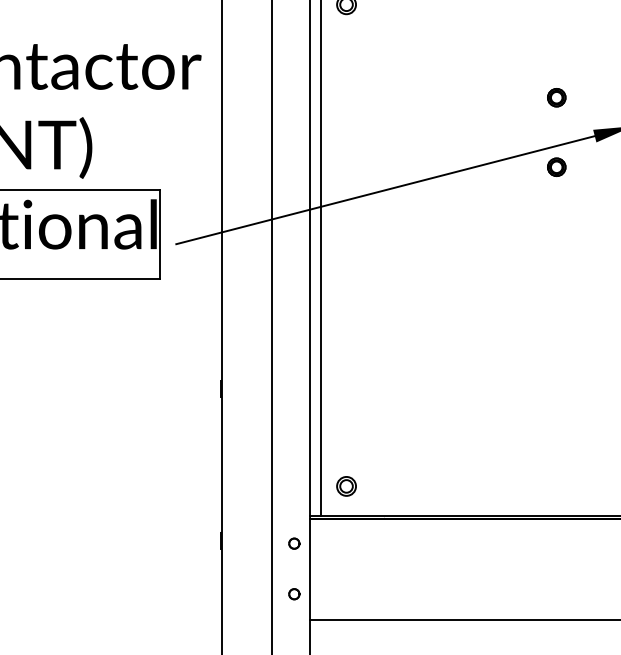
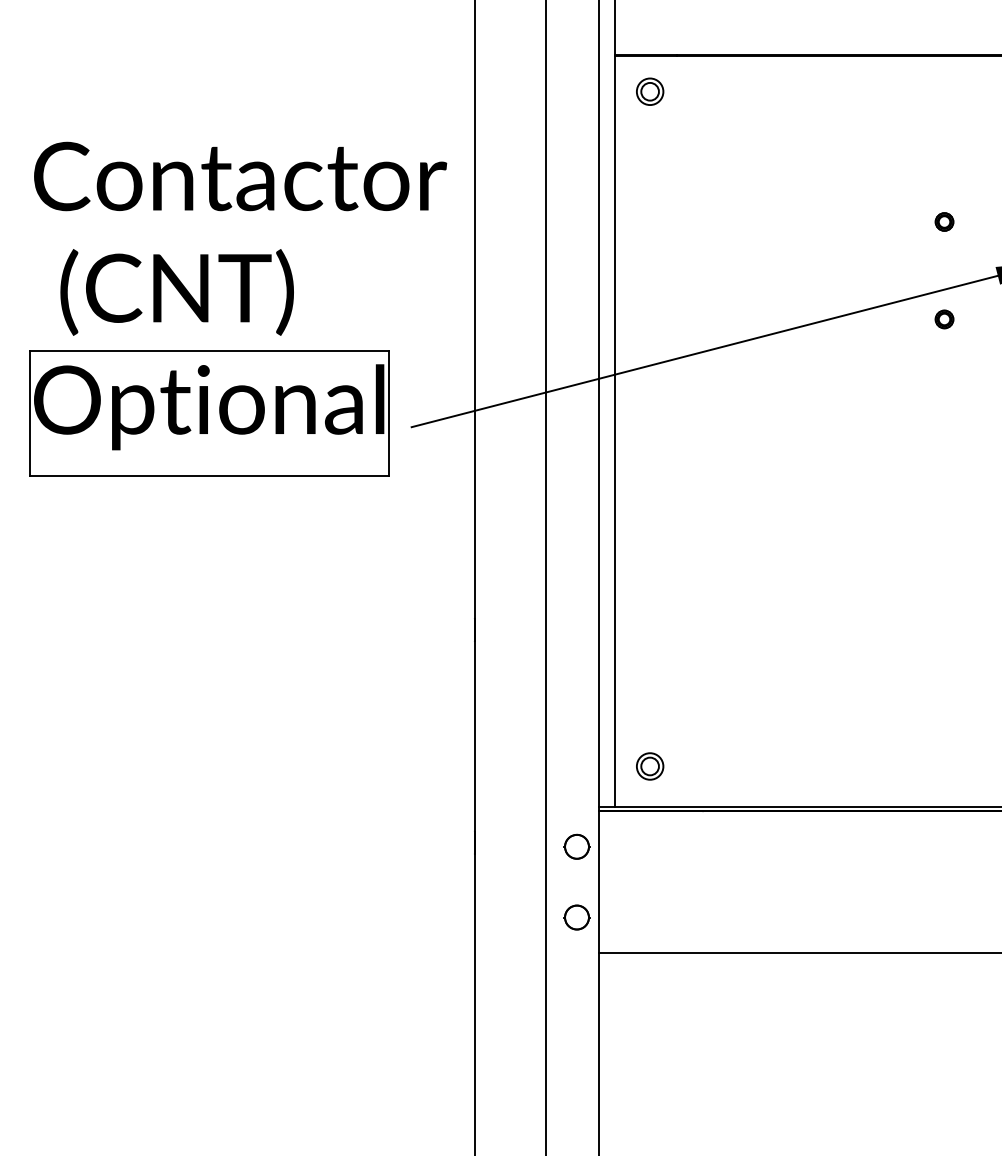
part: (556, 97) -> (944, 221), size x0.71
part: (556, 167) -> (944, 319), size x0.71
part: (293, 543) -> (576, 846), size x1.67
part: (293, 594) -> (576, 917), size x1.67

